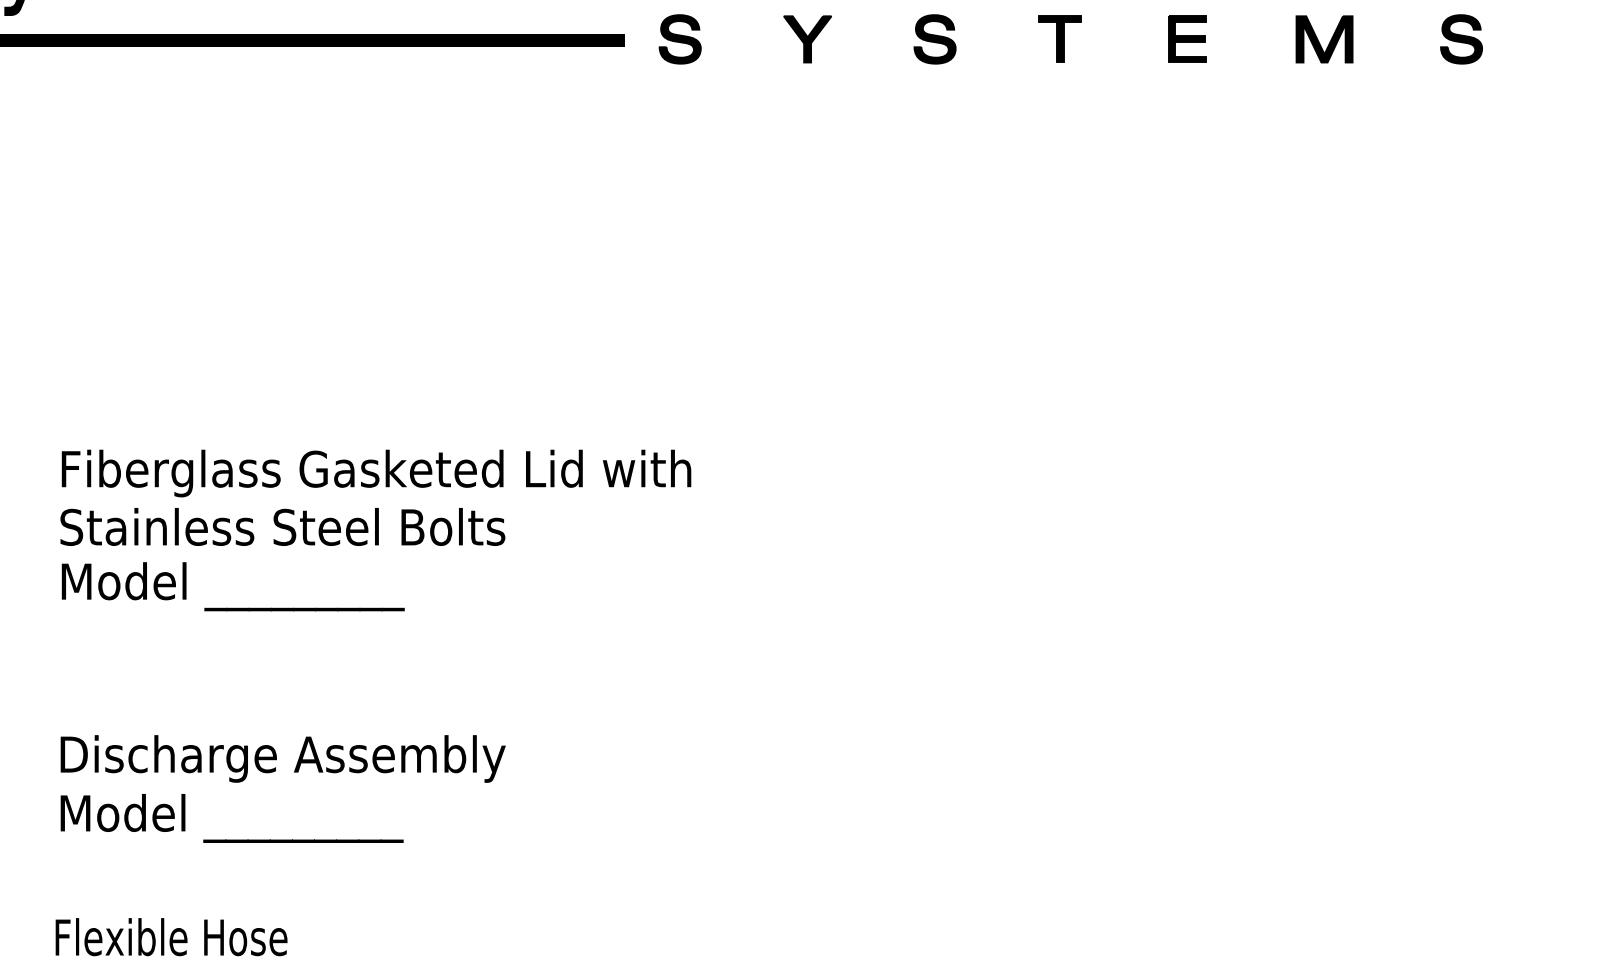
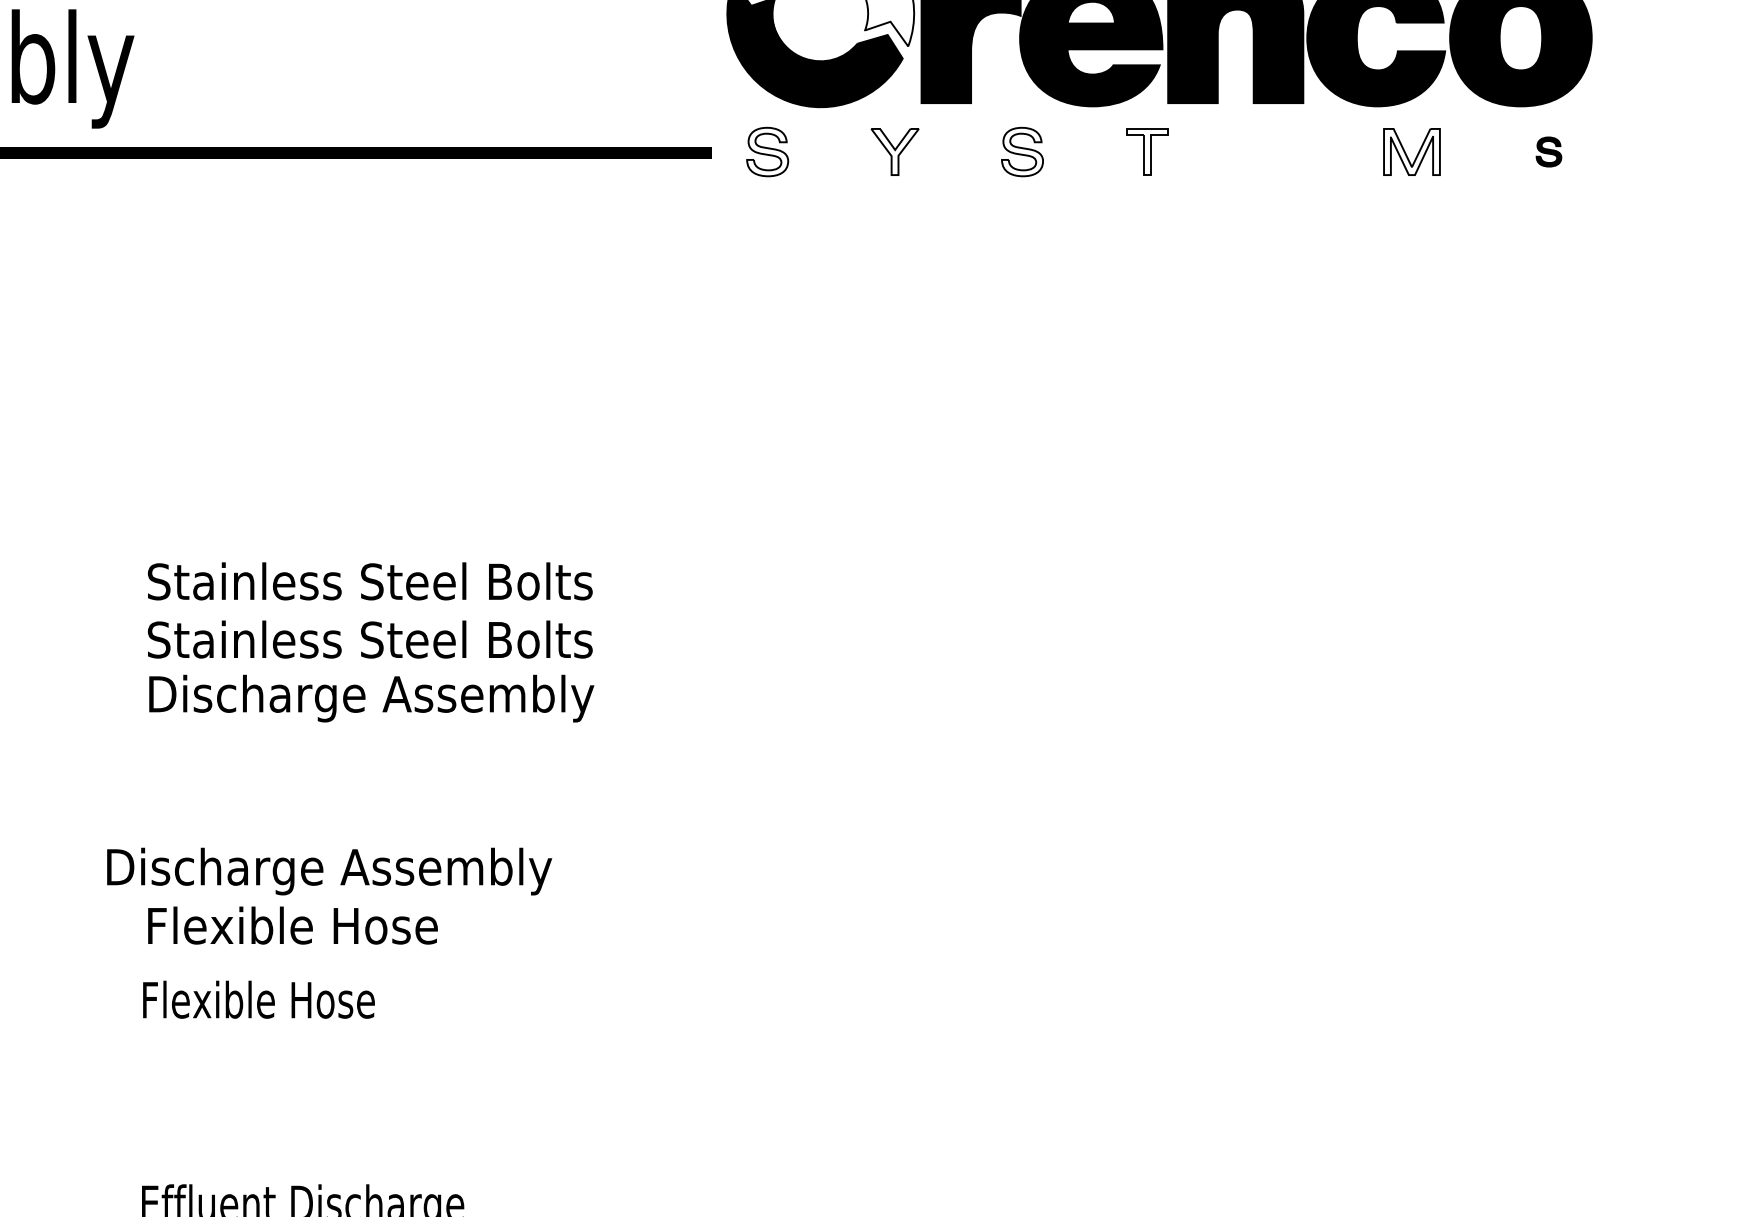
fill: (680, 38) -> (767, 151), removed
fill: (807, 38) -> (894, 151), removed
fill: (935, 38) -> (1022, 151), removed
fill: (1060, 38) -> (1147, 151), removed
part: (1187, 38) -> (1274, 151), removed
fill: (1324, 38) -> (1411, 151), removed
part: (1461, 38) -> (1548, 151), size x0.6
text: (375, 472) -> (462, 585), Fiberglass Gasketed Lid with -> Stainless Steel Bolts
text: (286, 585) -> (373, 698), Model _________ -> Discharge Assembly
text: (283, 758) -> (329, 871), moved
text: (234, 817) -> (321, 930), Model _________ -> Flexible Hose
text: (171, 936) -> (258, 999), moved

